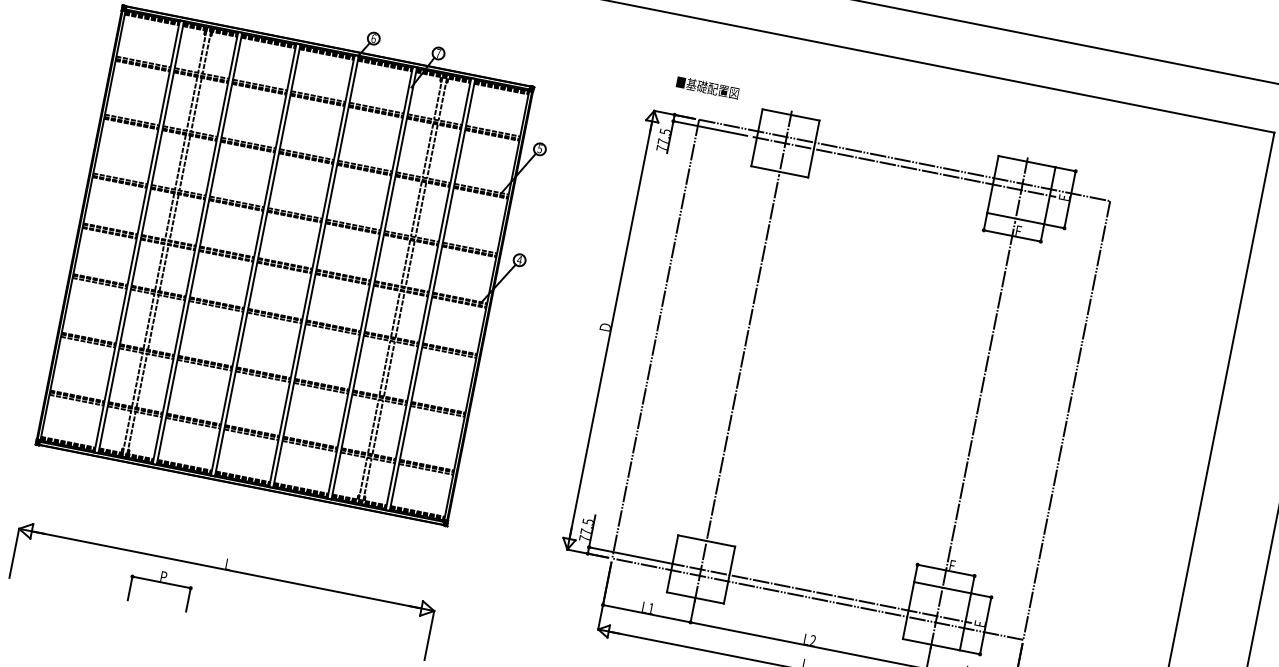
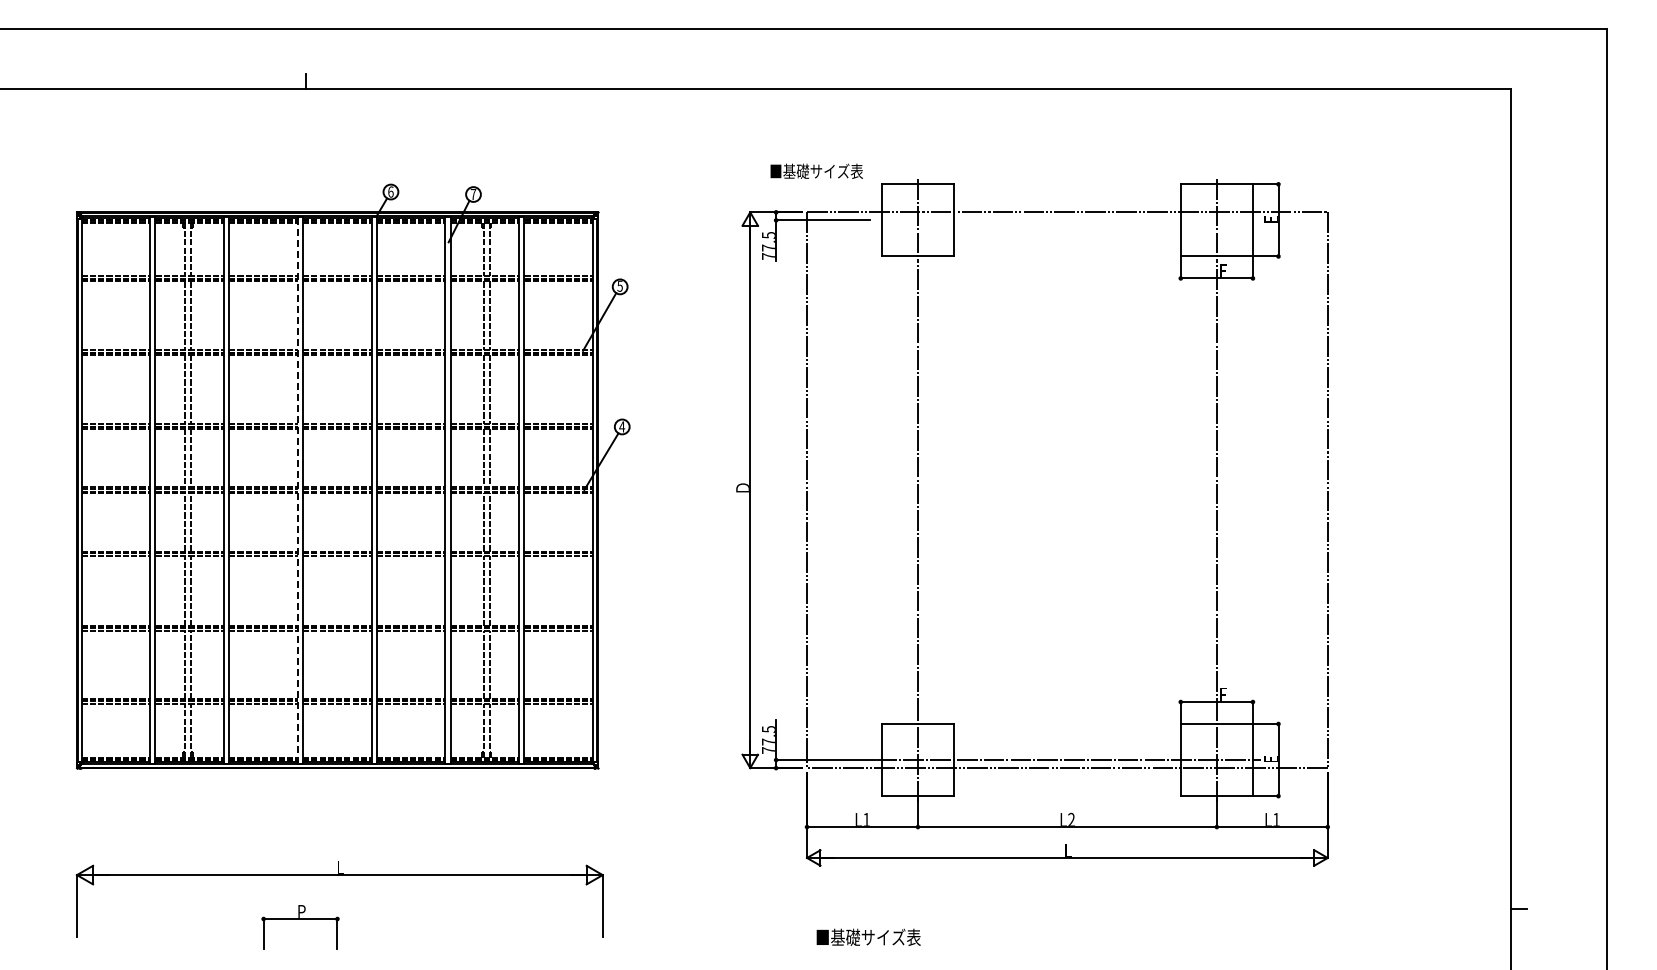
text: (728, 92) -> (836, 171), ■基礎配置図 -> ■基礎サイズ表
line: (904, 167) -> (1068, 220), removed
line: (253, 258) -> (297, 489), solid -> dashed
part: (161, 582) -> (300, 919), moved

